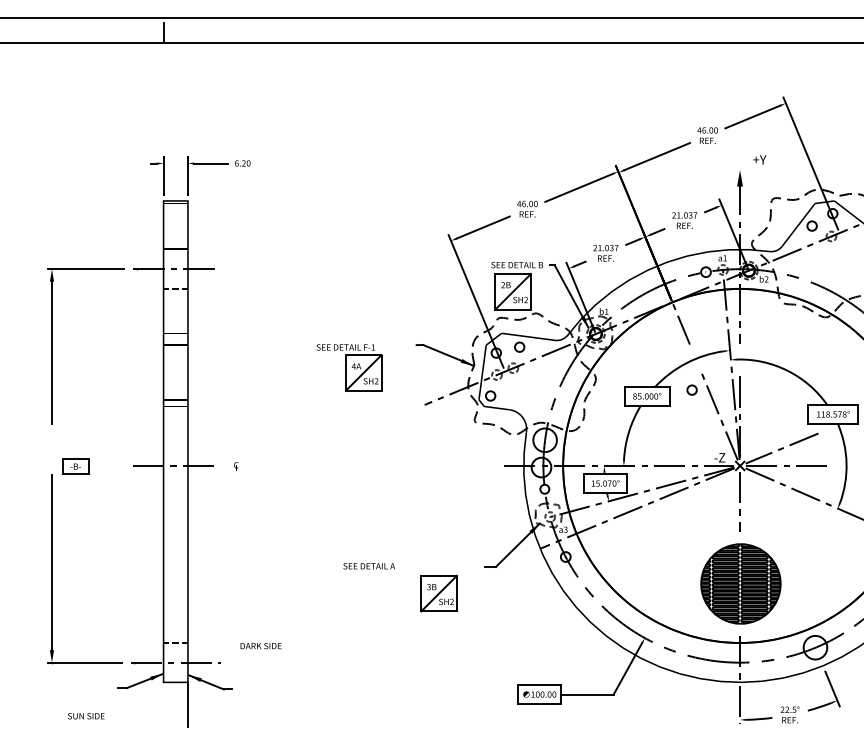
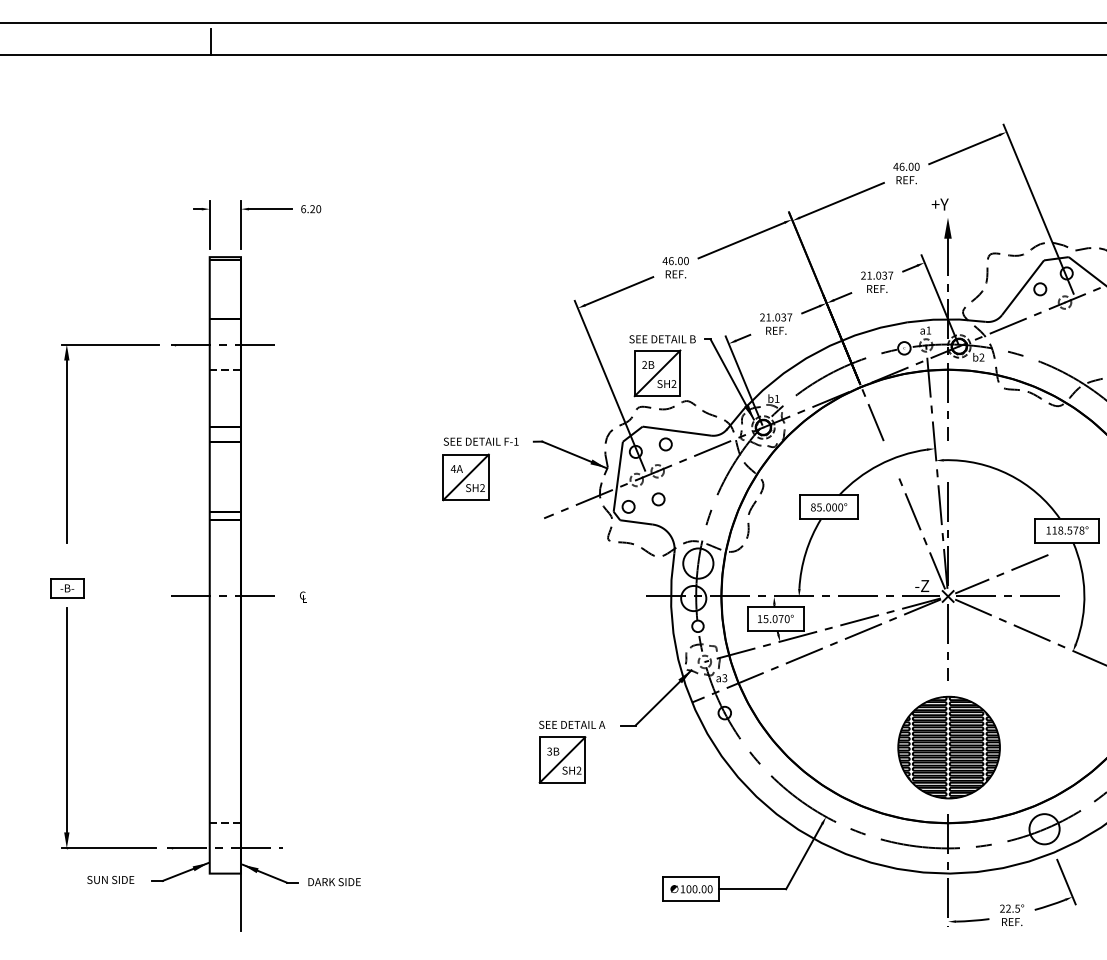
text: (759, 159) -> (939, 204), moved
text: (345, 347) -> (480, 441), moved
circle: (692, 390) -> (658, 499), moved
part: (75, 466) -> (67, 588), moved
text: (369, 565) -> (572, 724), moved
text: (260, 646) -> (334, 882), moved
text: (86, 715) -> (110, 879), moved

